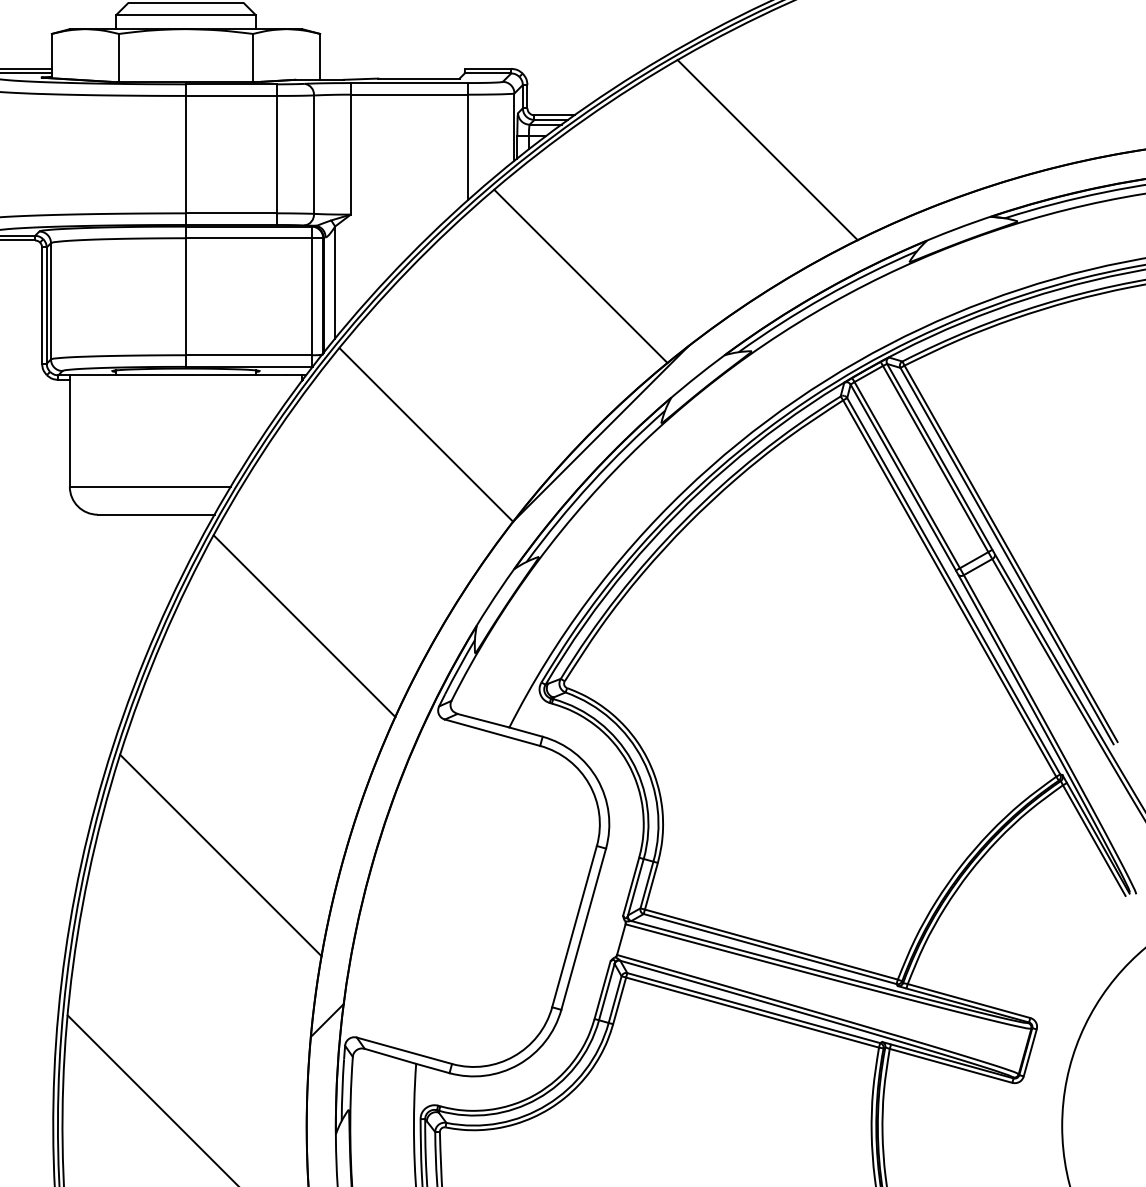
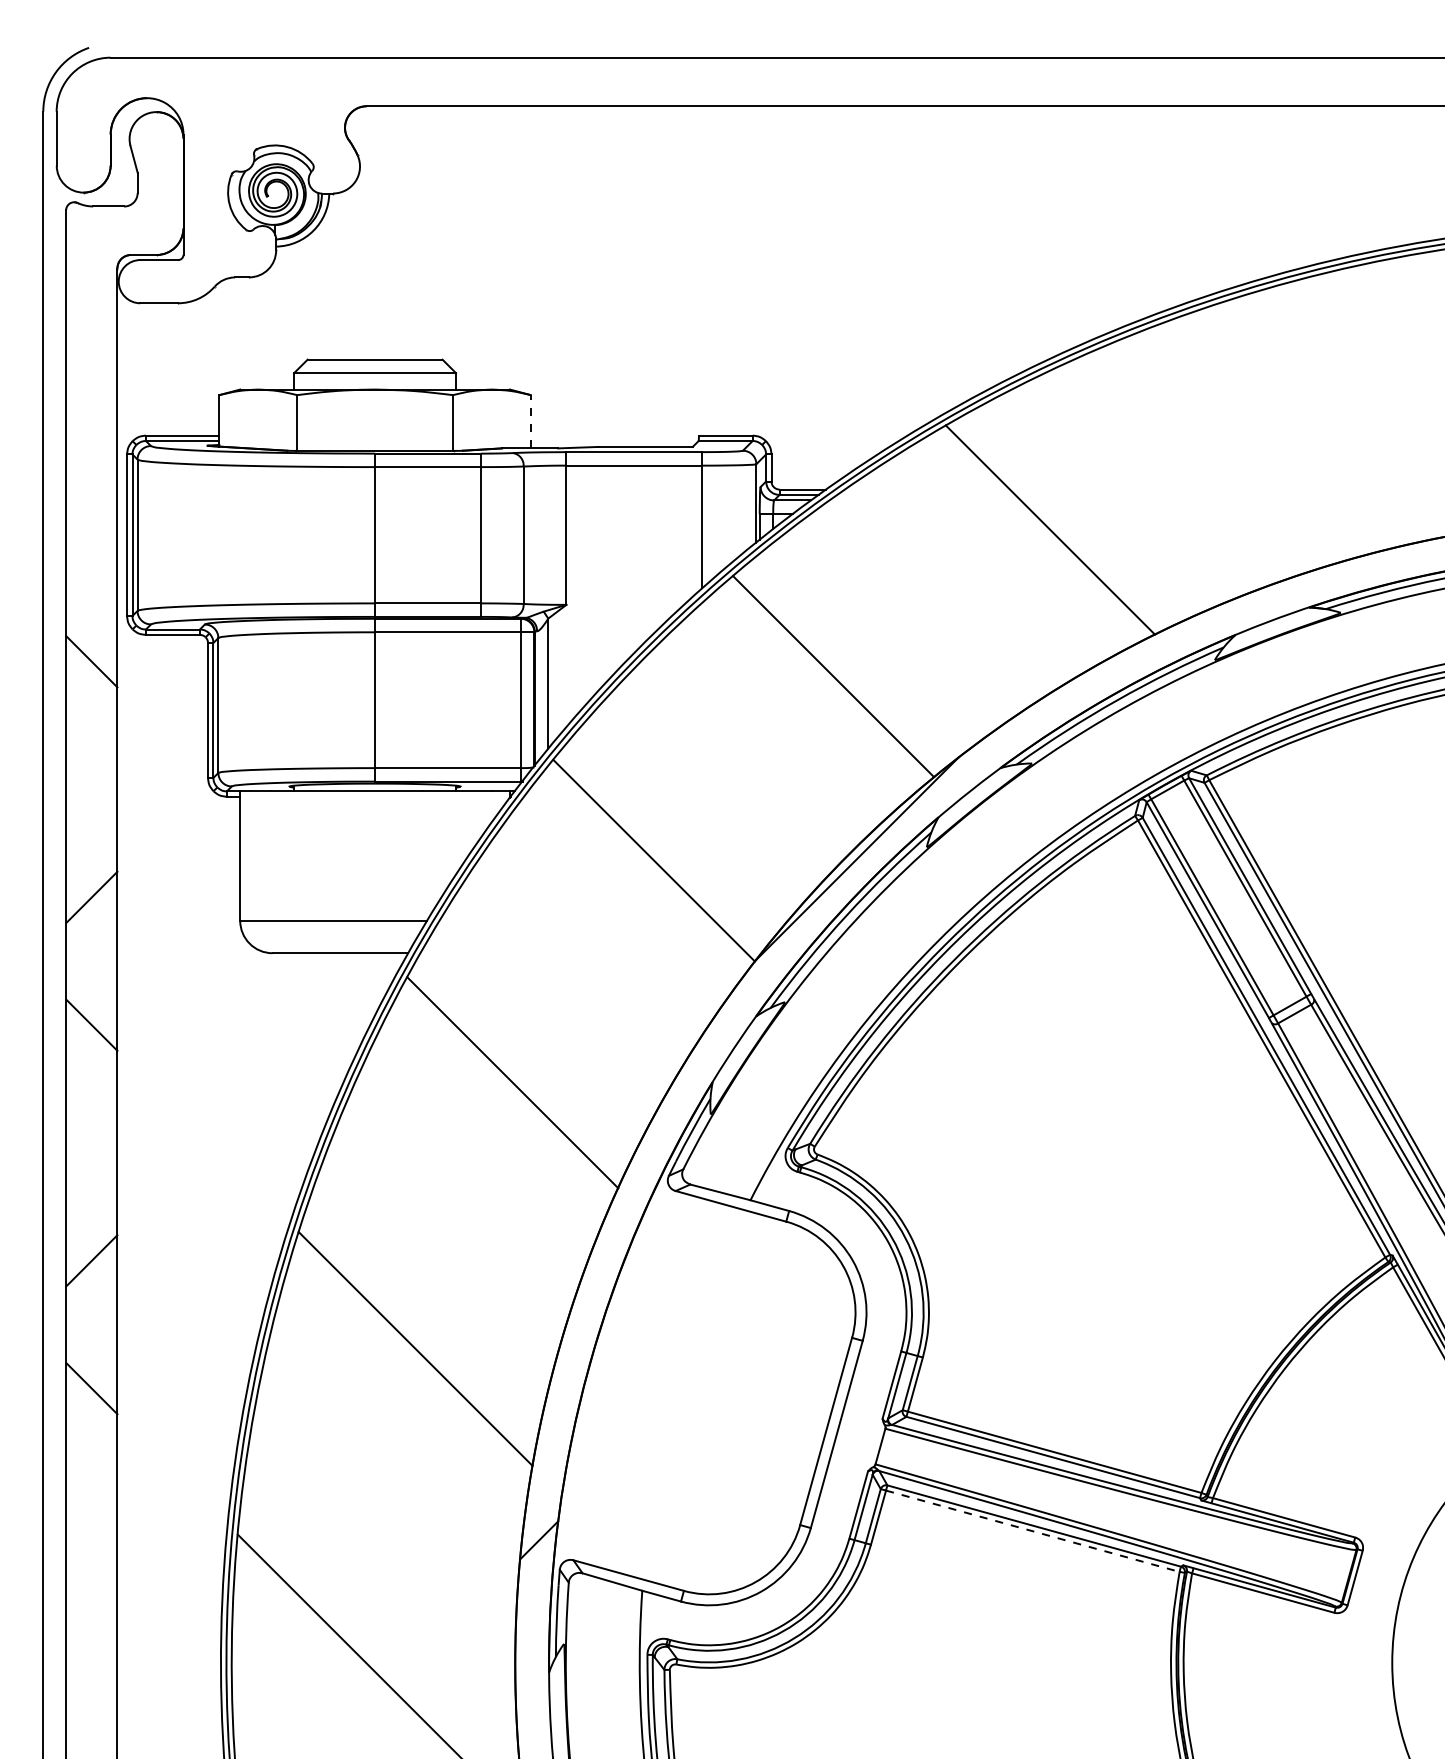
line: (319, 56) -> (530, 421), solid -> dashed
line: (753, 1012) -> (1033, 1531), solid -> dashed

